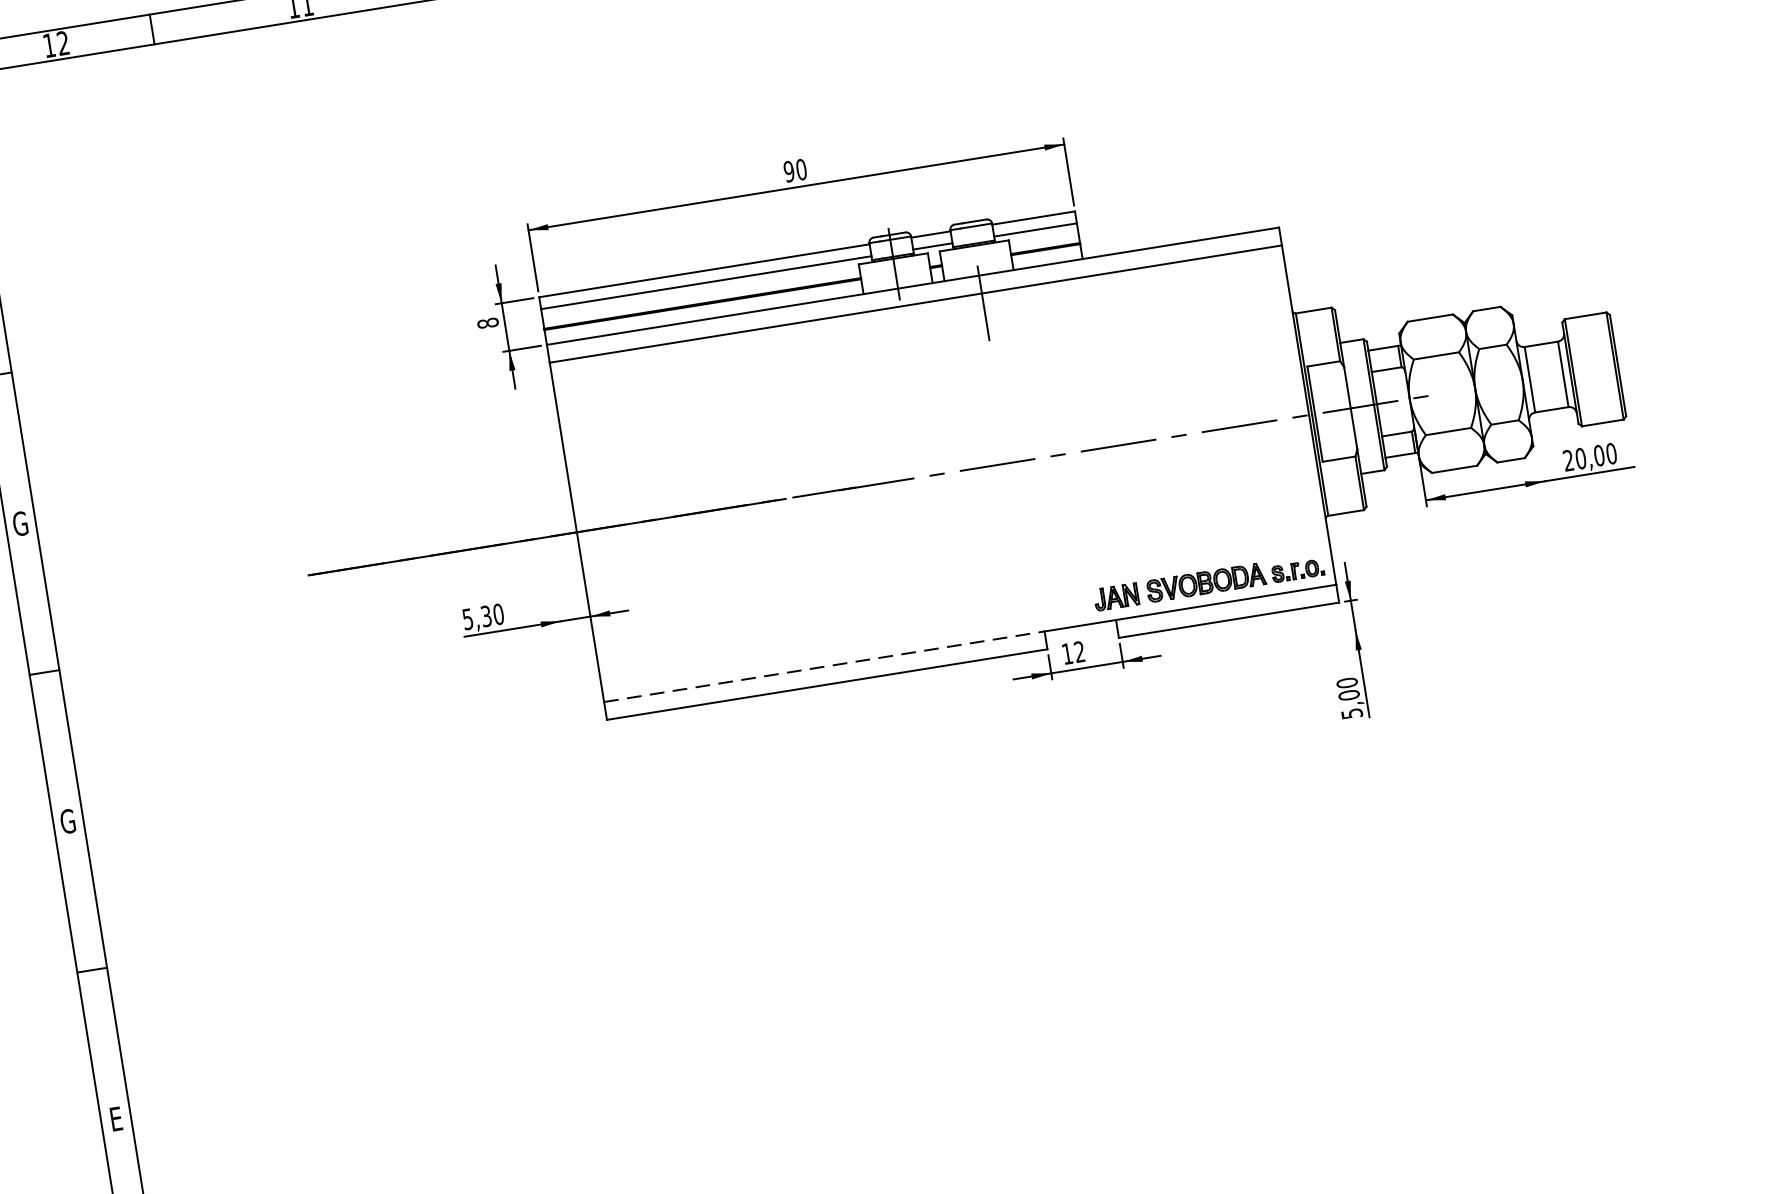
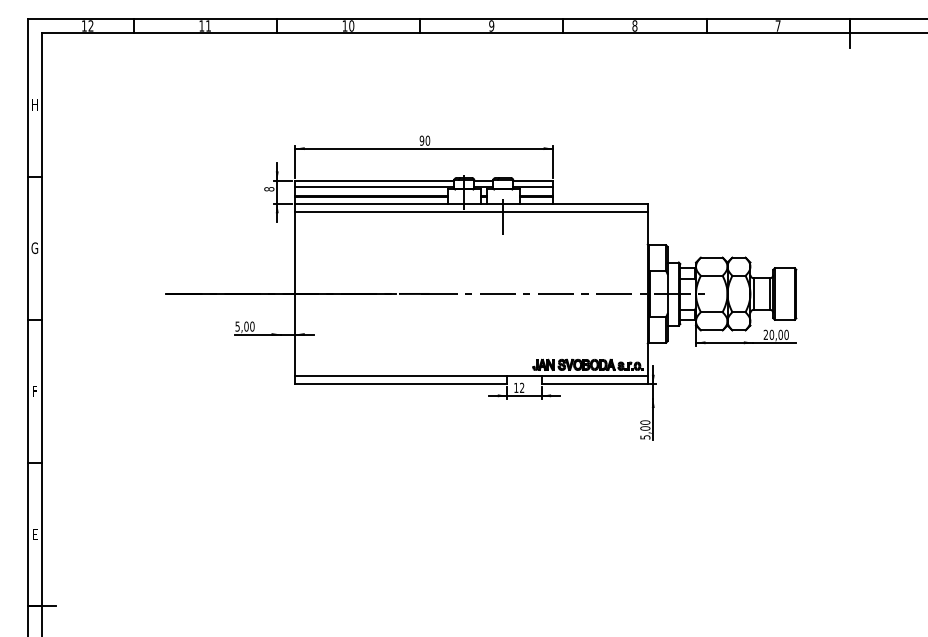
text: (486, 616) -> (246, 326), 5,30 -> 5,00
line: (824, 666) -> (401, 375), dashed -> solid
text: (67, 821) -> (34, 391), G -> F

